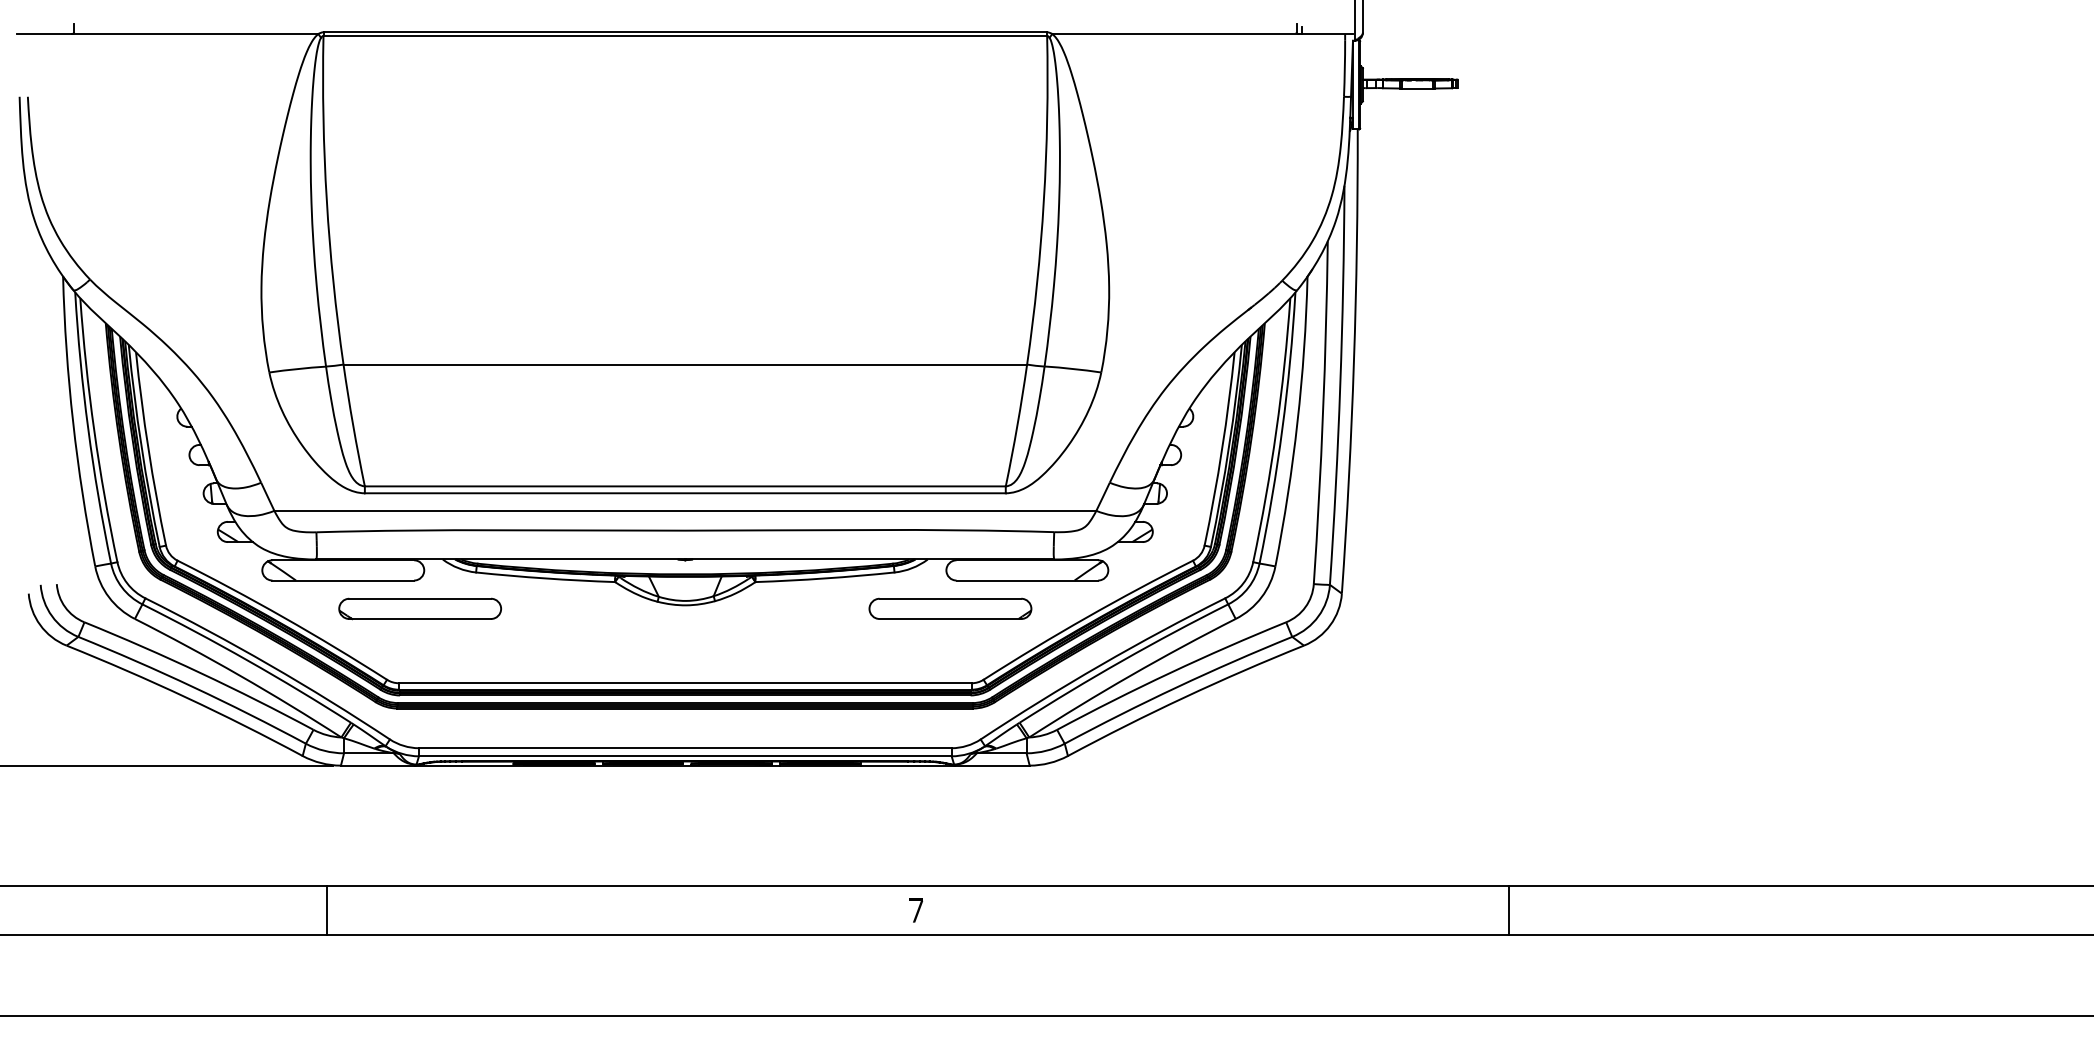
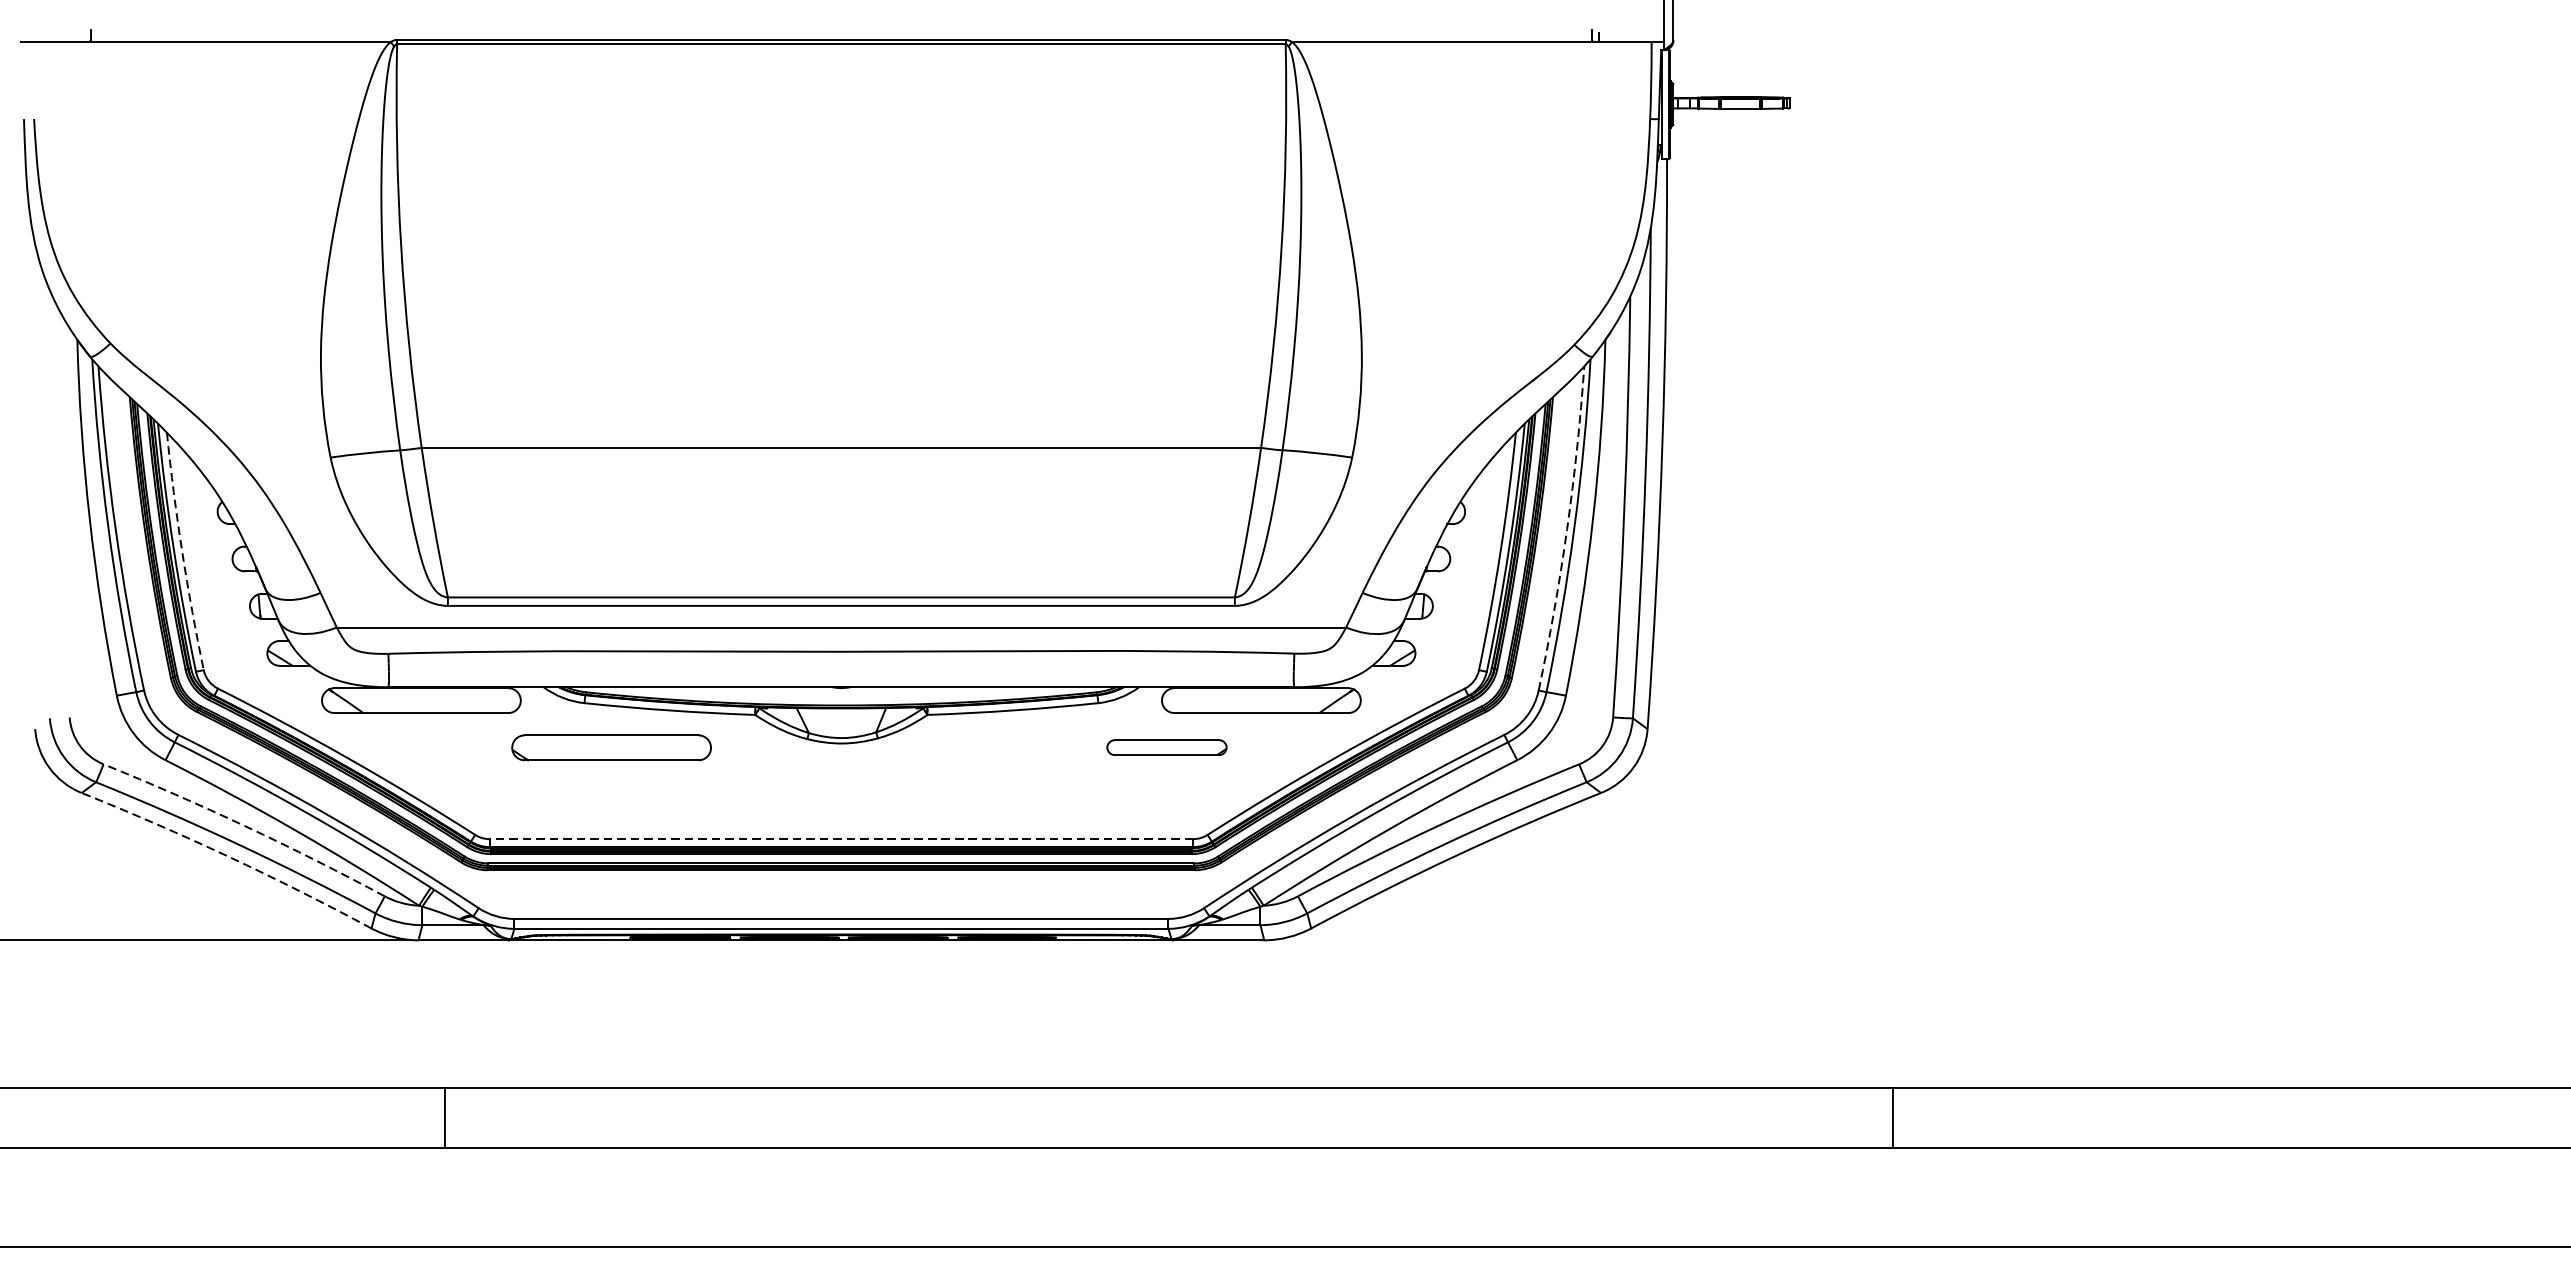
arc: (1276, 430) -> (1567, 528), solid -> dashed
arc: (148, 449) -> (182, 552), solid -> dashed
part: (419, 608) -> (610, 747), moved
part: (950, 608) -> (1167, 747), size x0.6
arc: (200, 672) -> (246, 825), solid -> dashed
line: (684, 683) -> (840, 839), solid -> dashed
arc: (186, 697) -> (228, 856), solid -> dashed
line: (326, 910) -> (445, 1118), moved
part: (915, 910) -> (1124, 1118), removed
line: (1508, 910) -> (1892, 1118), moved

